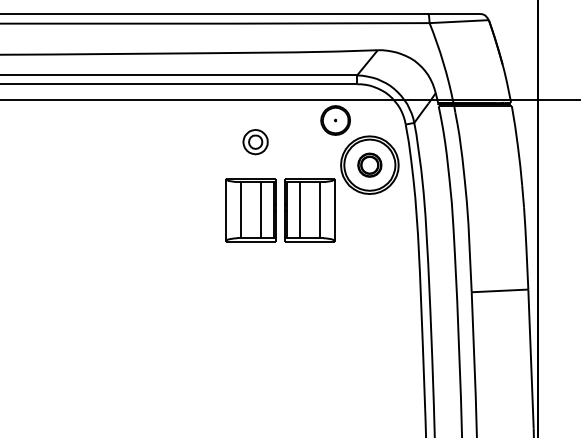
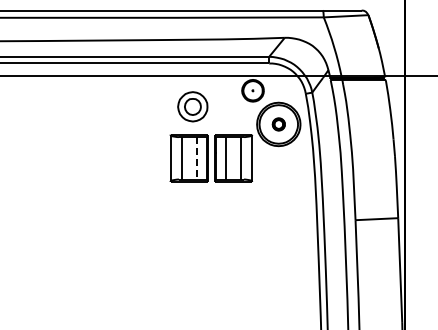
part: (255, 142) -> (192, 107), size x1.6
part: (369, 165) -> (278, 124), size x0.7
line: (260, 210) -> (196, 158), solid -> dashed

